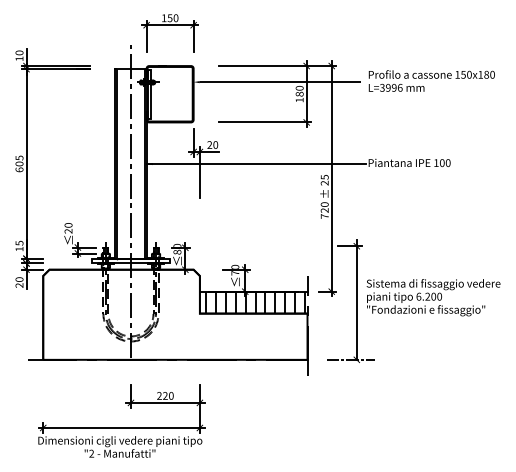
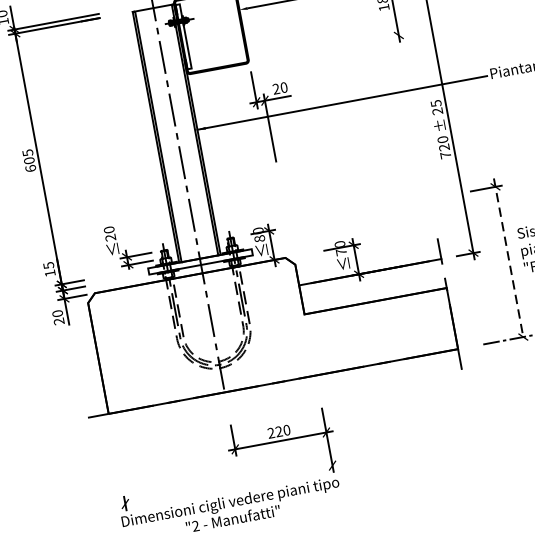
line: (264, 122) -> (343, 45), removed
line: (356, 299) -> (508, 257), solid -> dashed
hatch: (255, 302) -> (375, 286), removed
line: (121, 427) -> (228, 484), removed

